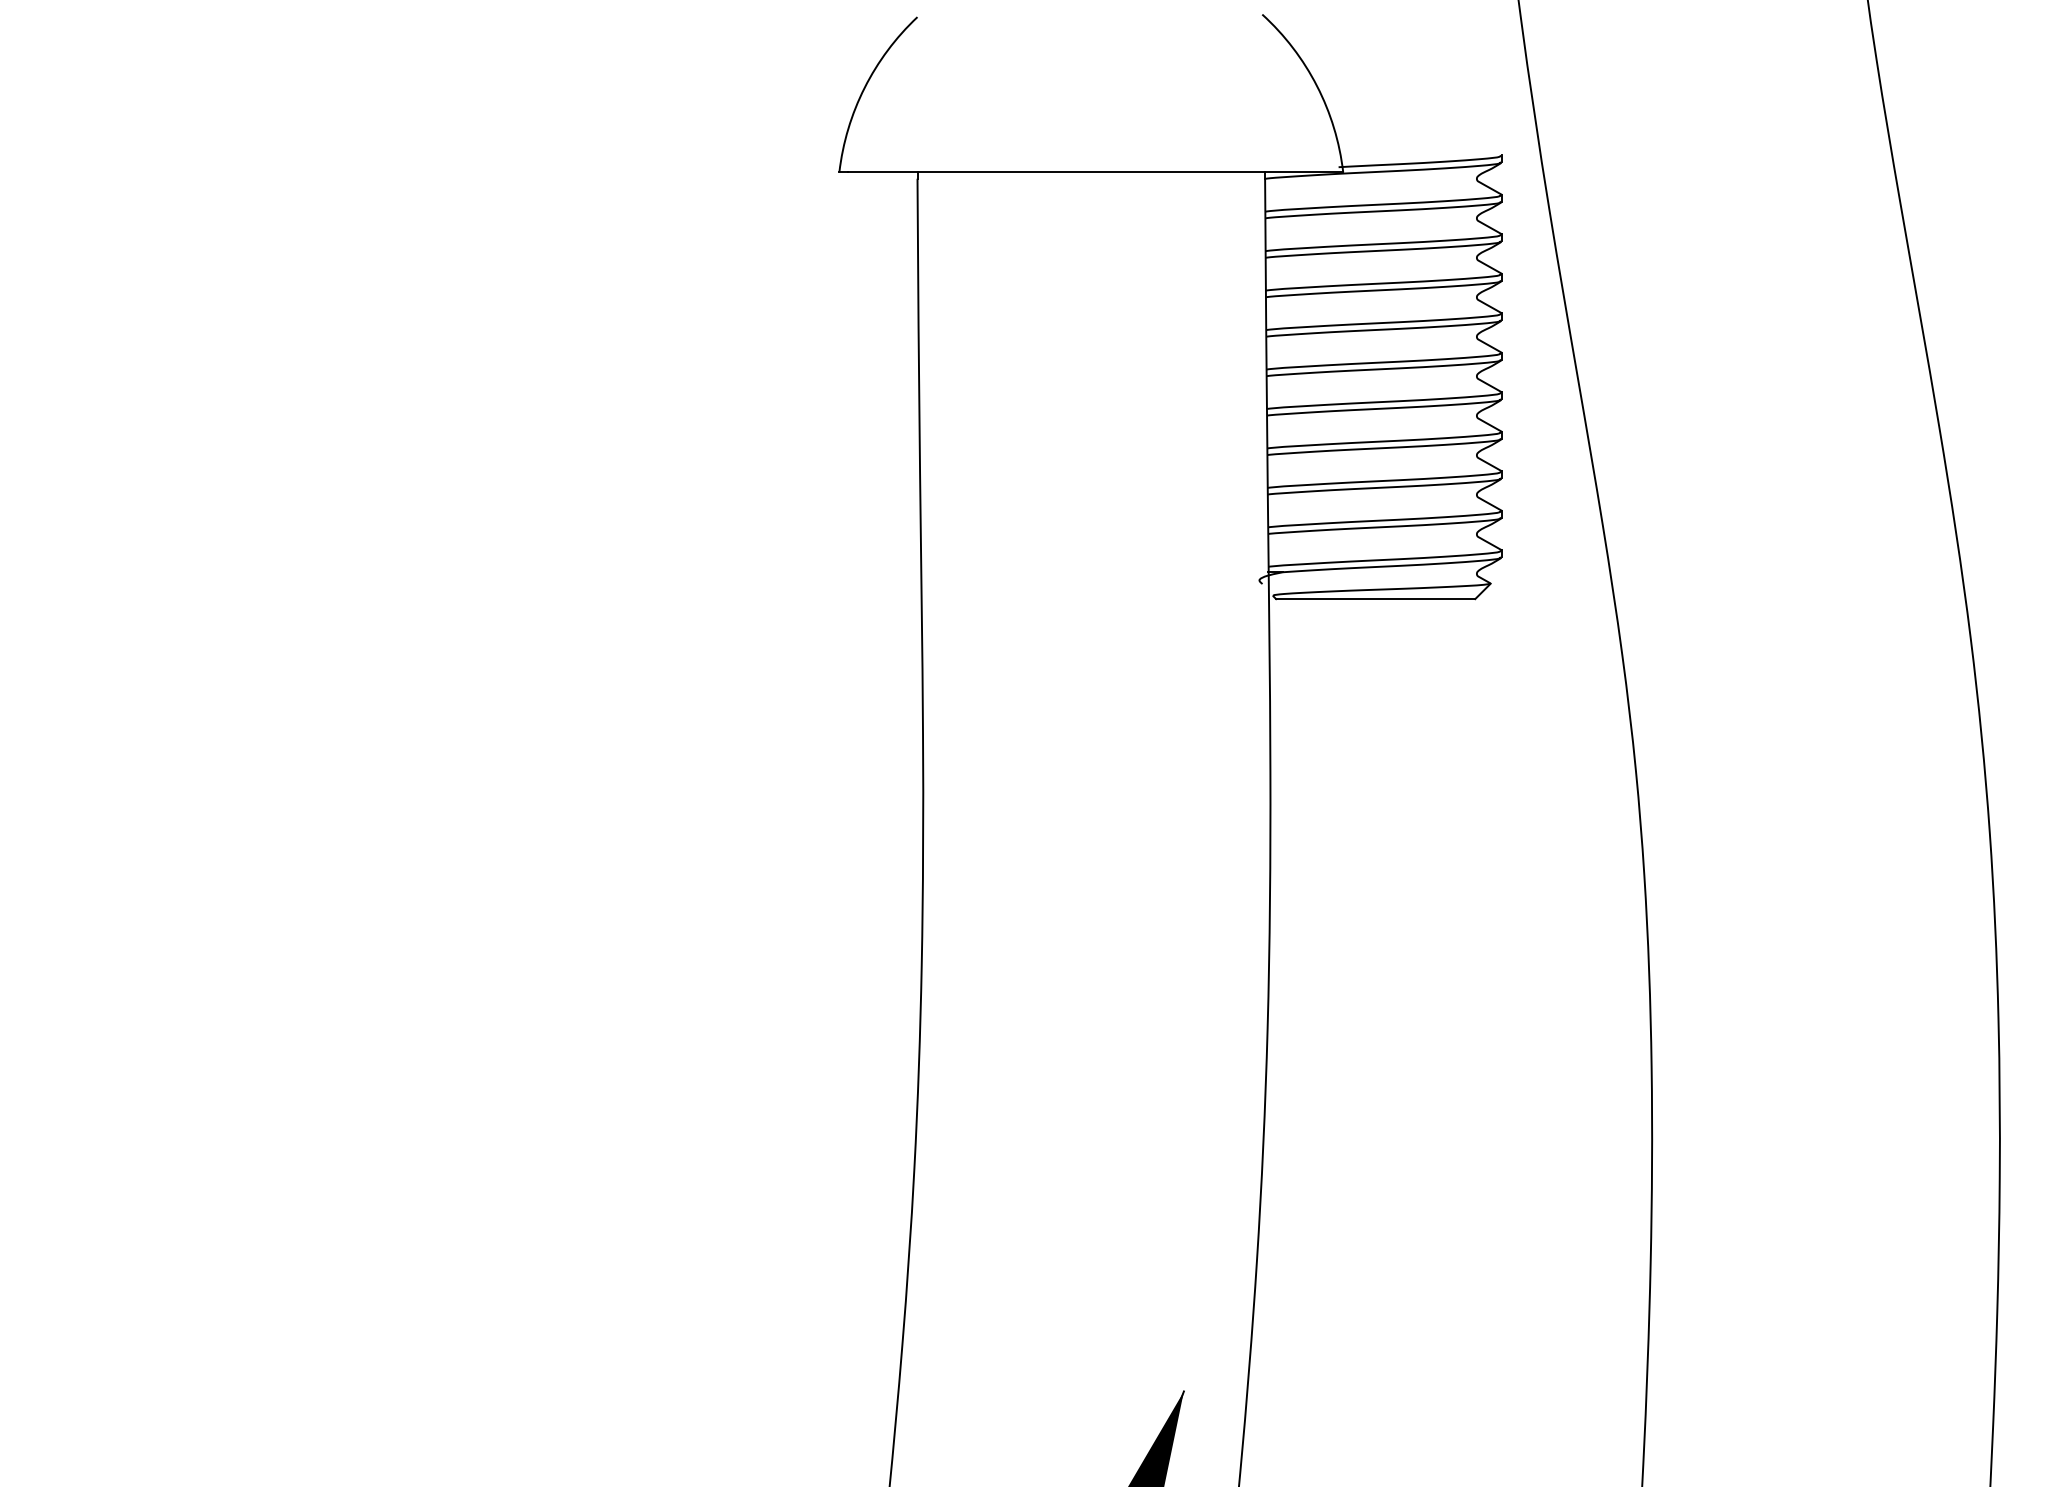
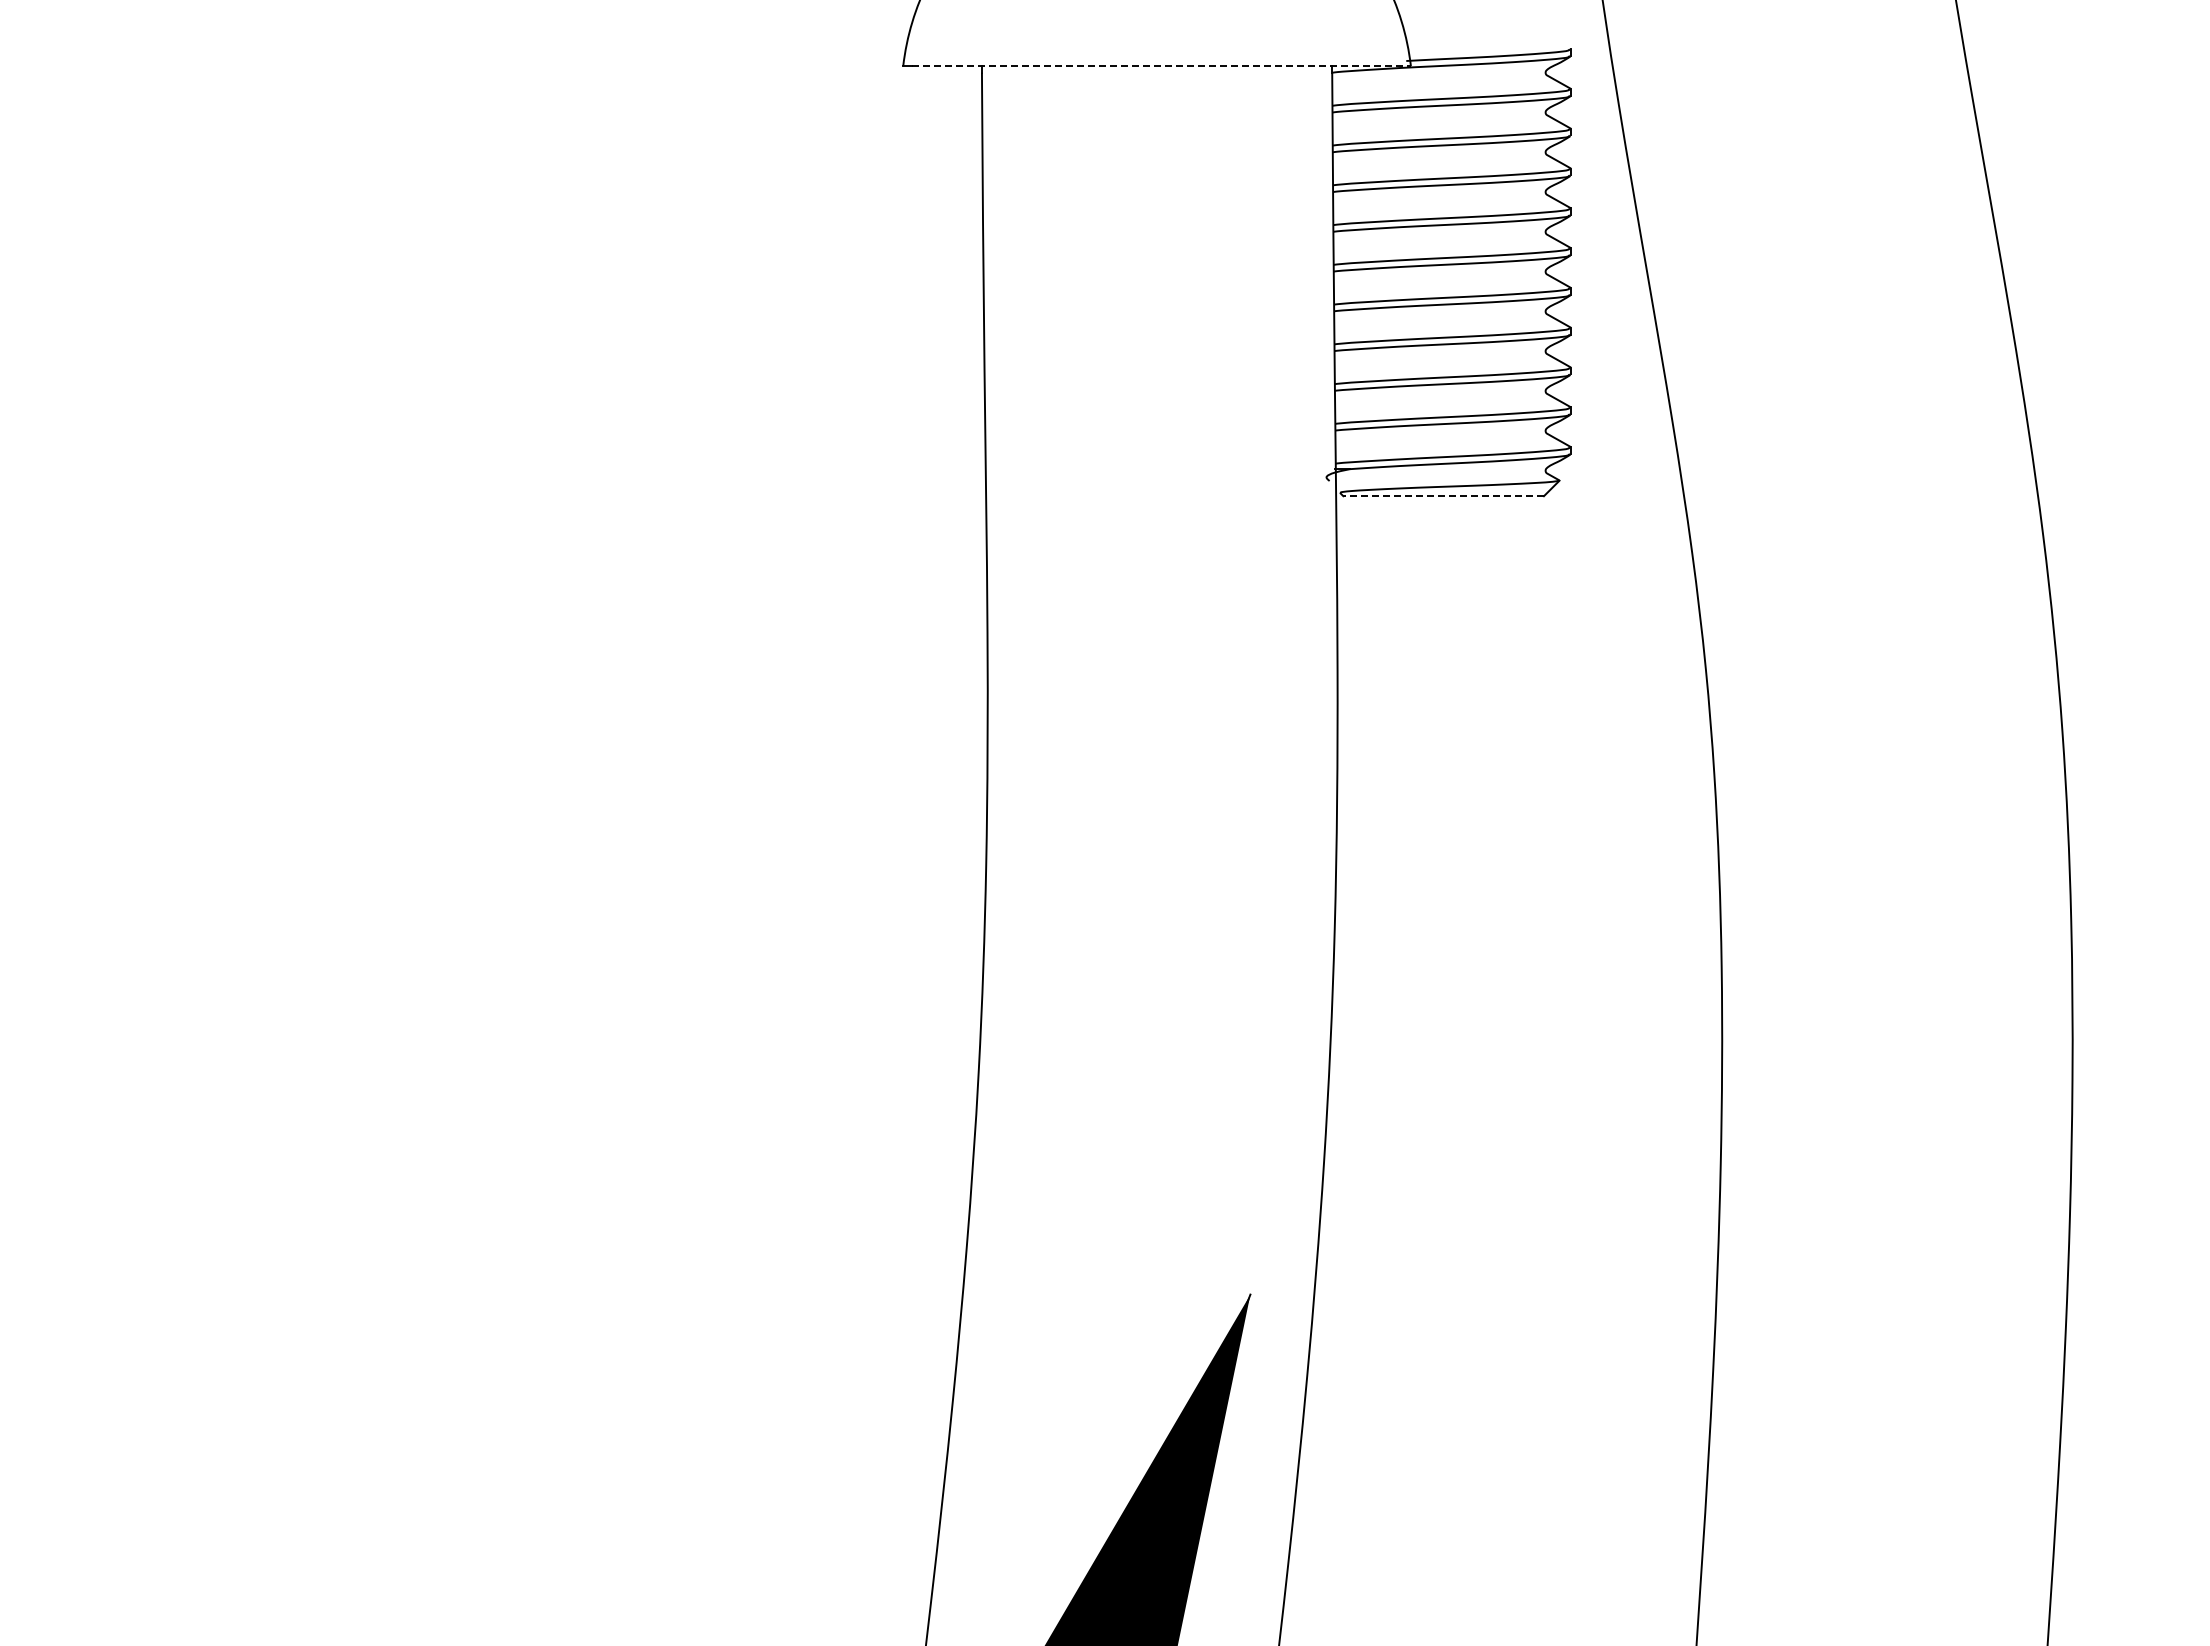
line: (1095, 172) -> (1161, 66), solid -> dashed
line: (1375, 599) -> (1443, 496), solid -> dashed

